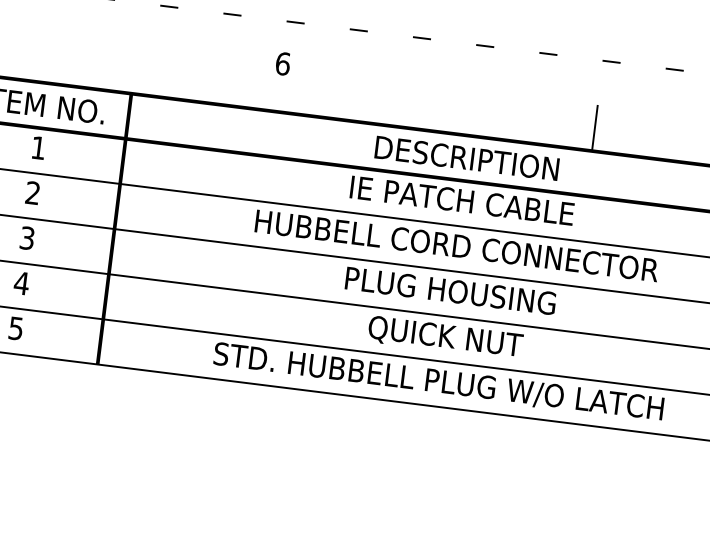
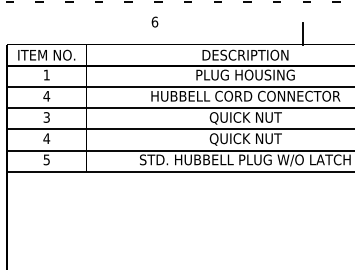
text: (32, 191) -> (46, 95), 2 -> 4
text: (461, 199) -> (245, 74), IE PATCH CABLE -> PLUG HOUSING
text: (450, 293) -> (245, 118), PLUG HOUSING -> QUICK NUT

